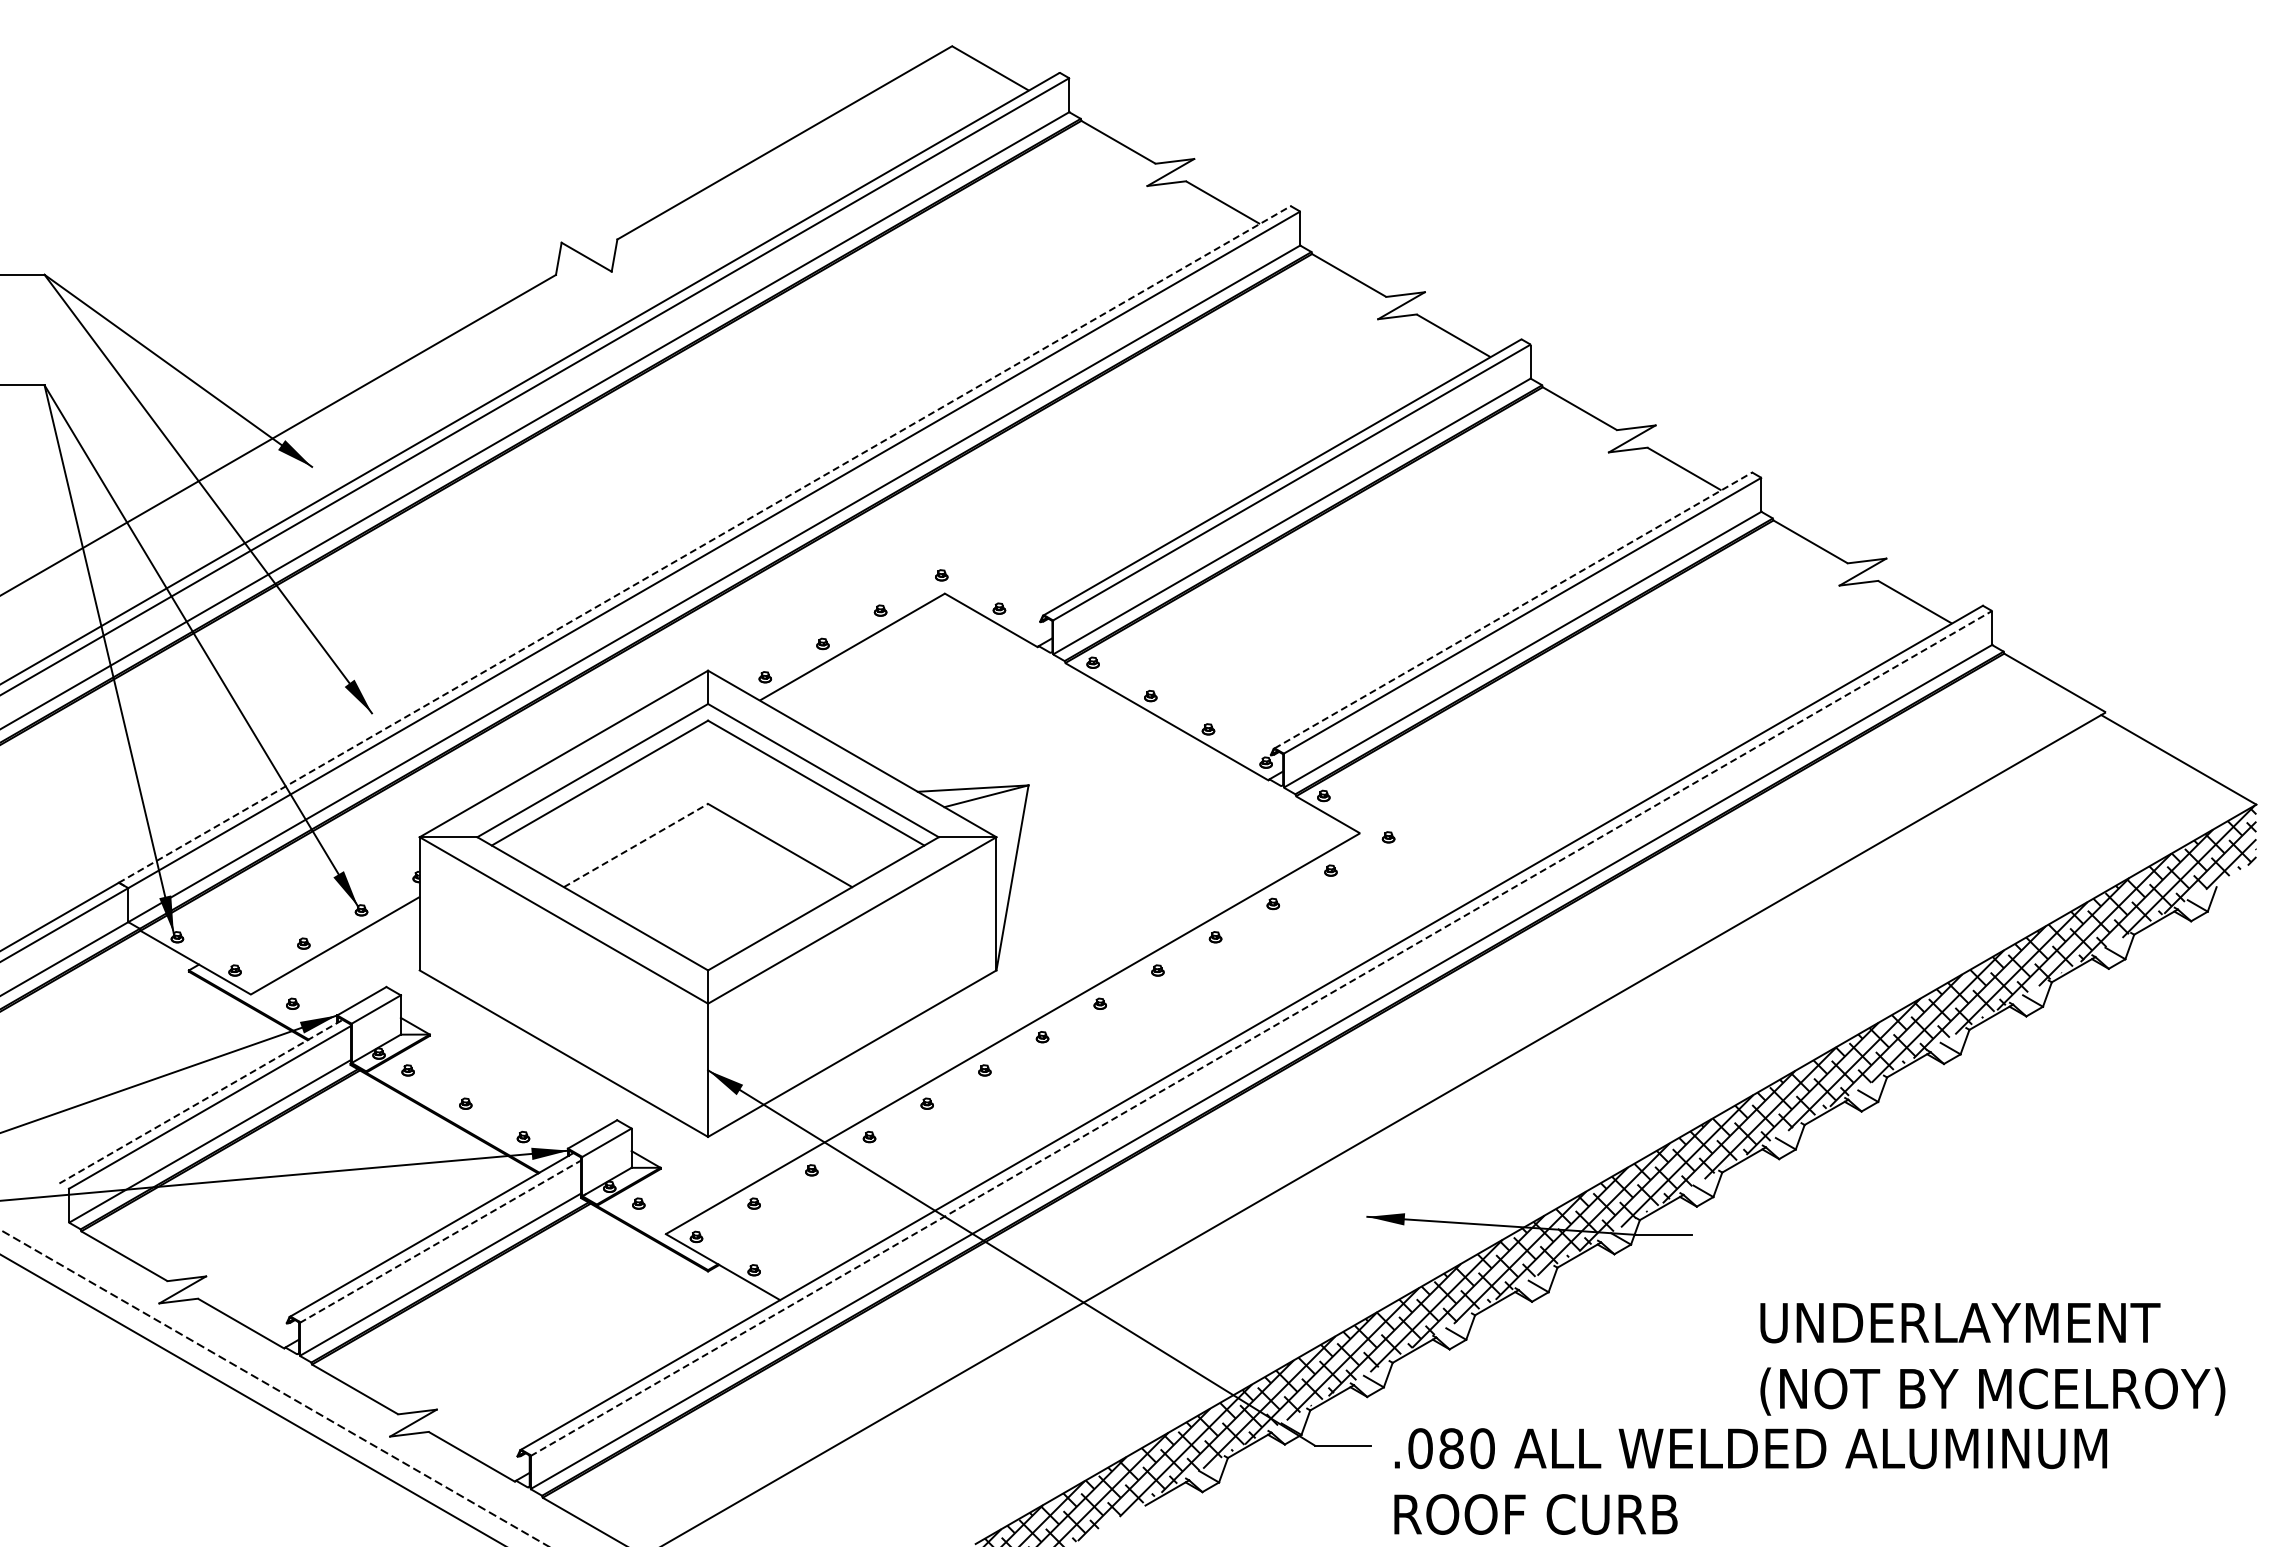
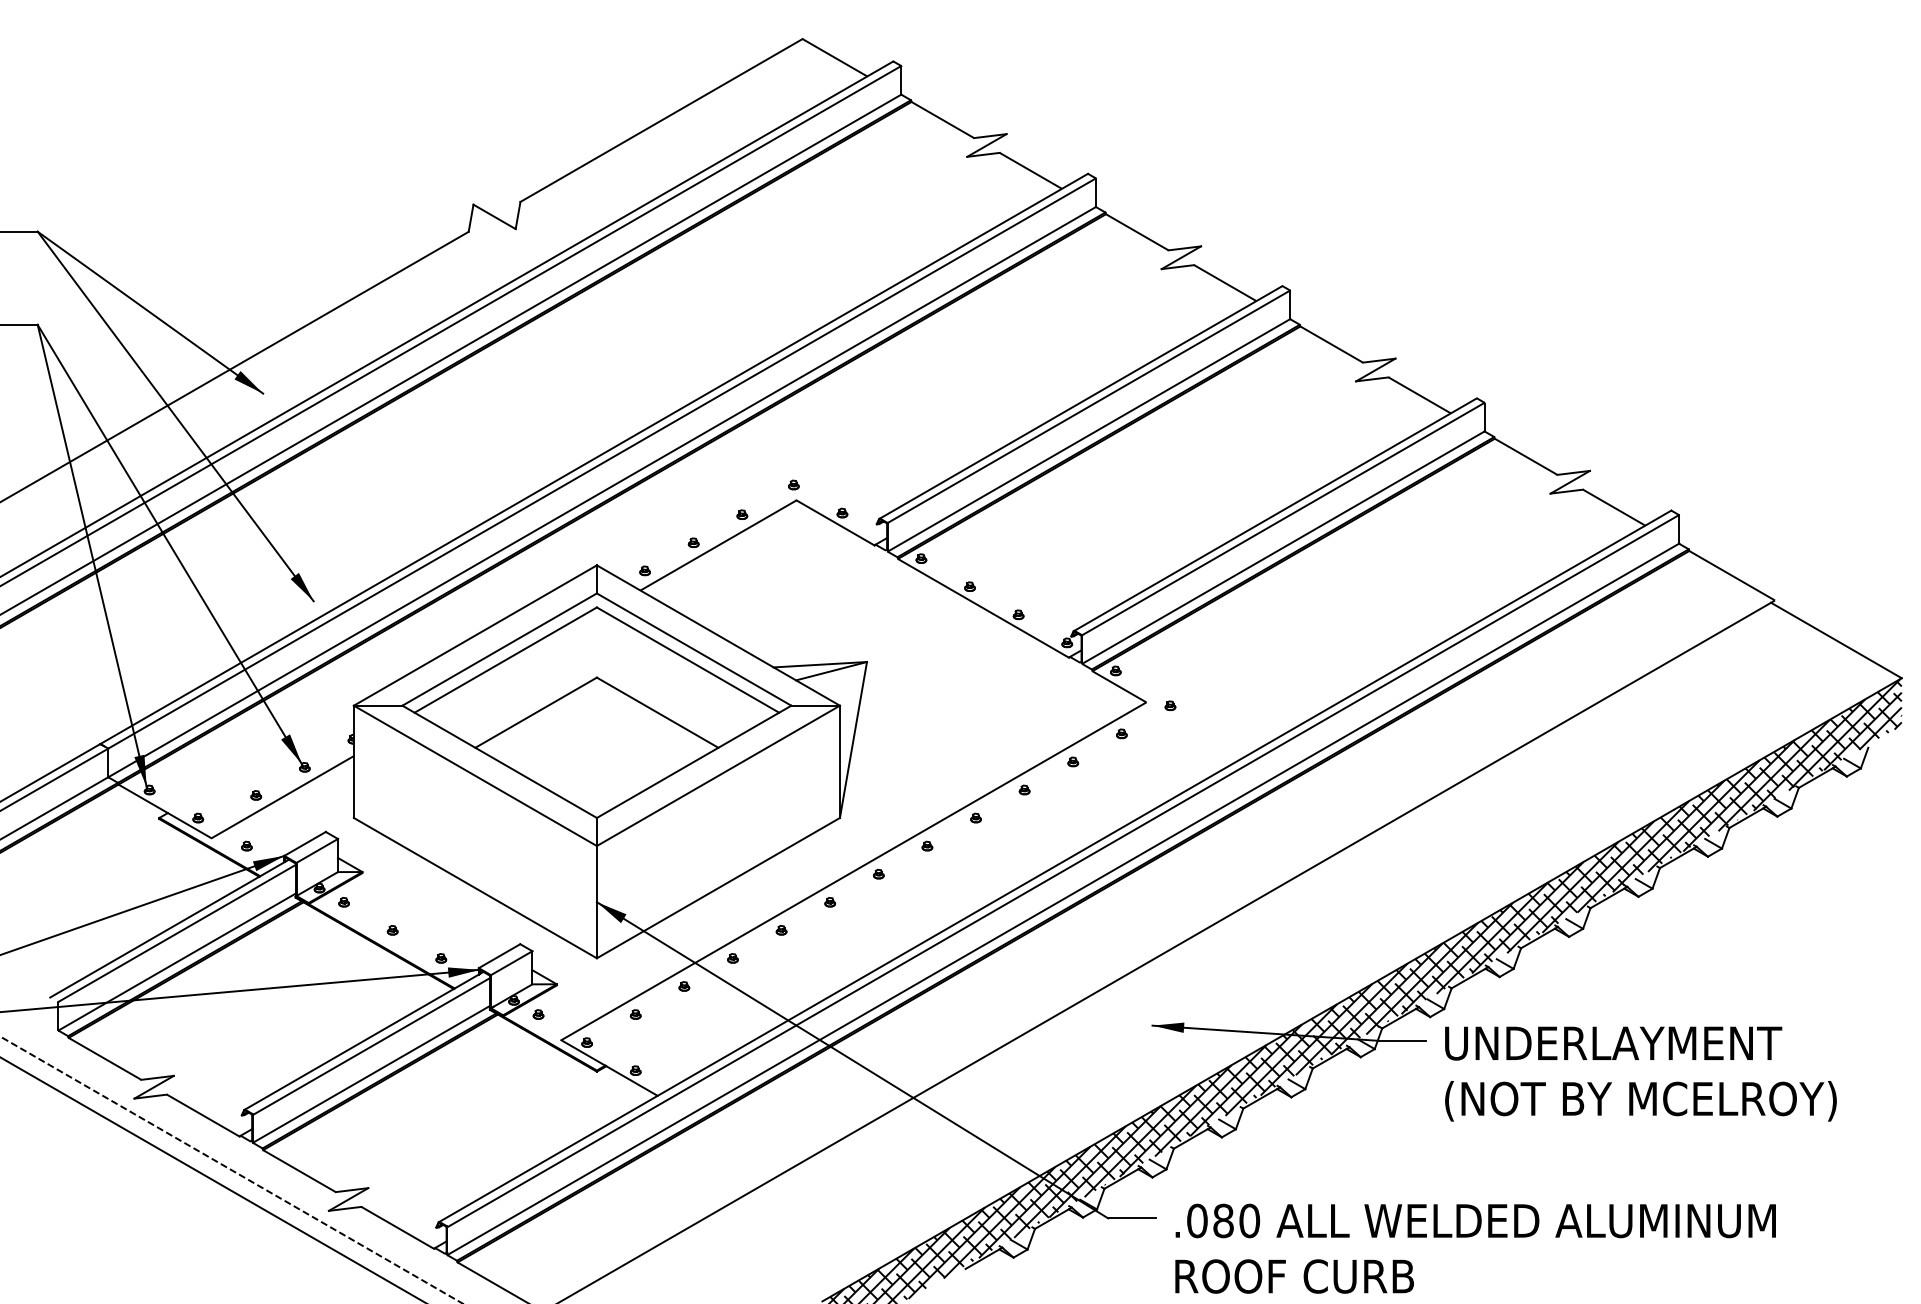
line: (704, 544) -> (593, 458), dashed -> solid
line: (1513, 610) -> (1275, 514), dashed -> solid
line: (636, 845) -> (536, 712), dashed -> solid
line: (1261, 1033) -> (1063, 871), dashed -> solid
line: (201, 1101) -> (169, 928), dashed -> solid
line: (441, 1241) -> (372, 1046), dashed -> solid
text: (1992, 1359) -> (1640, 1074), moved

